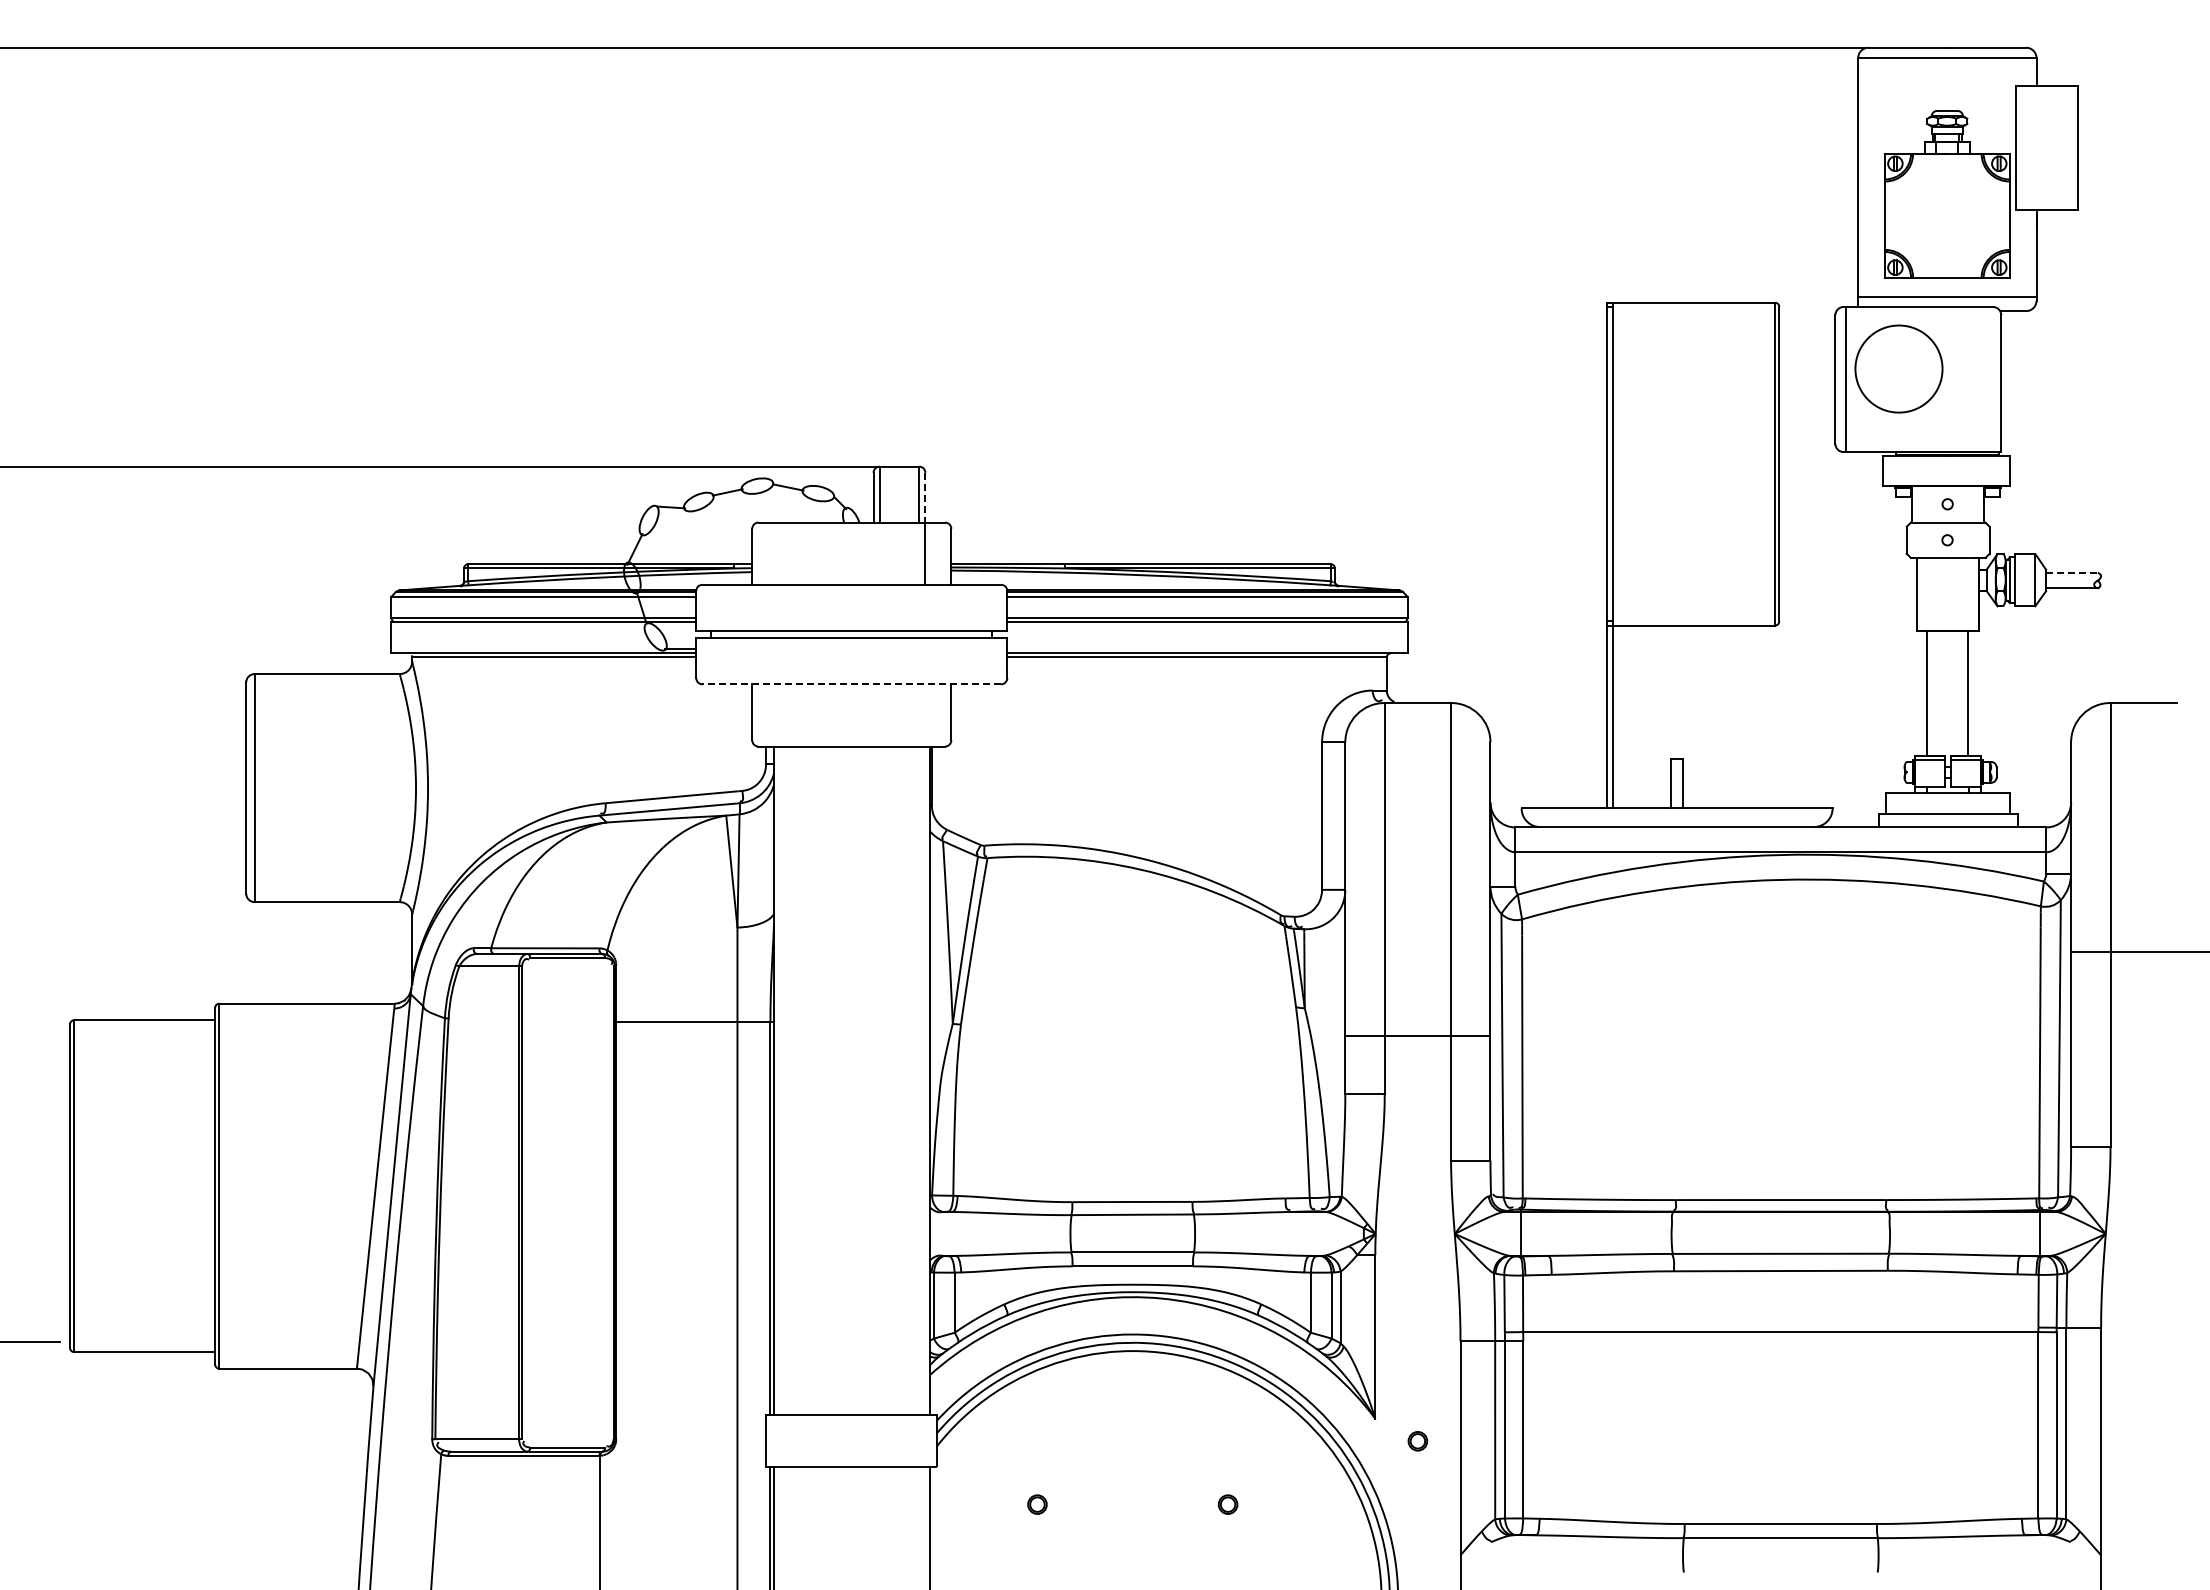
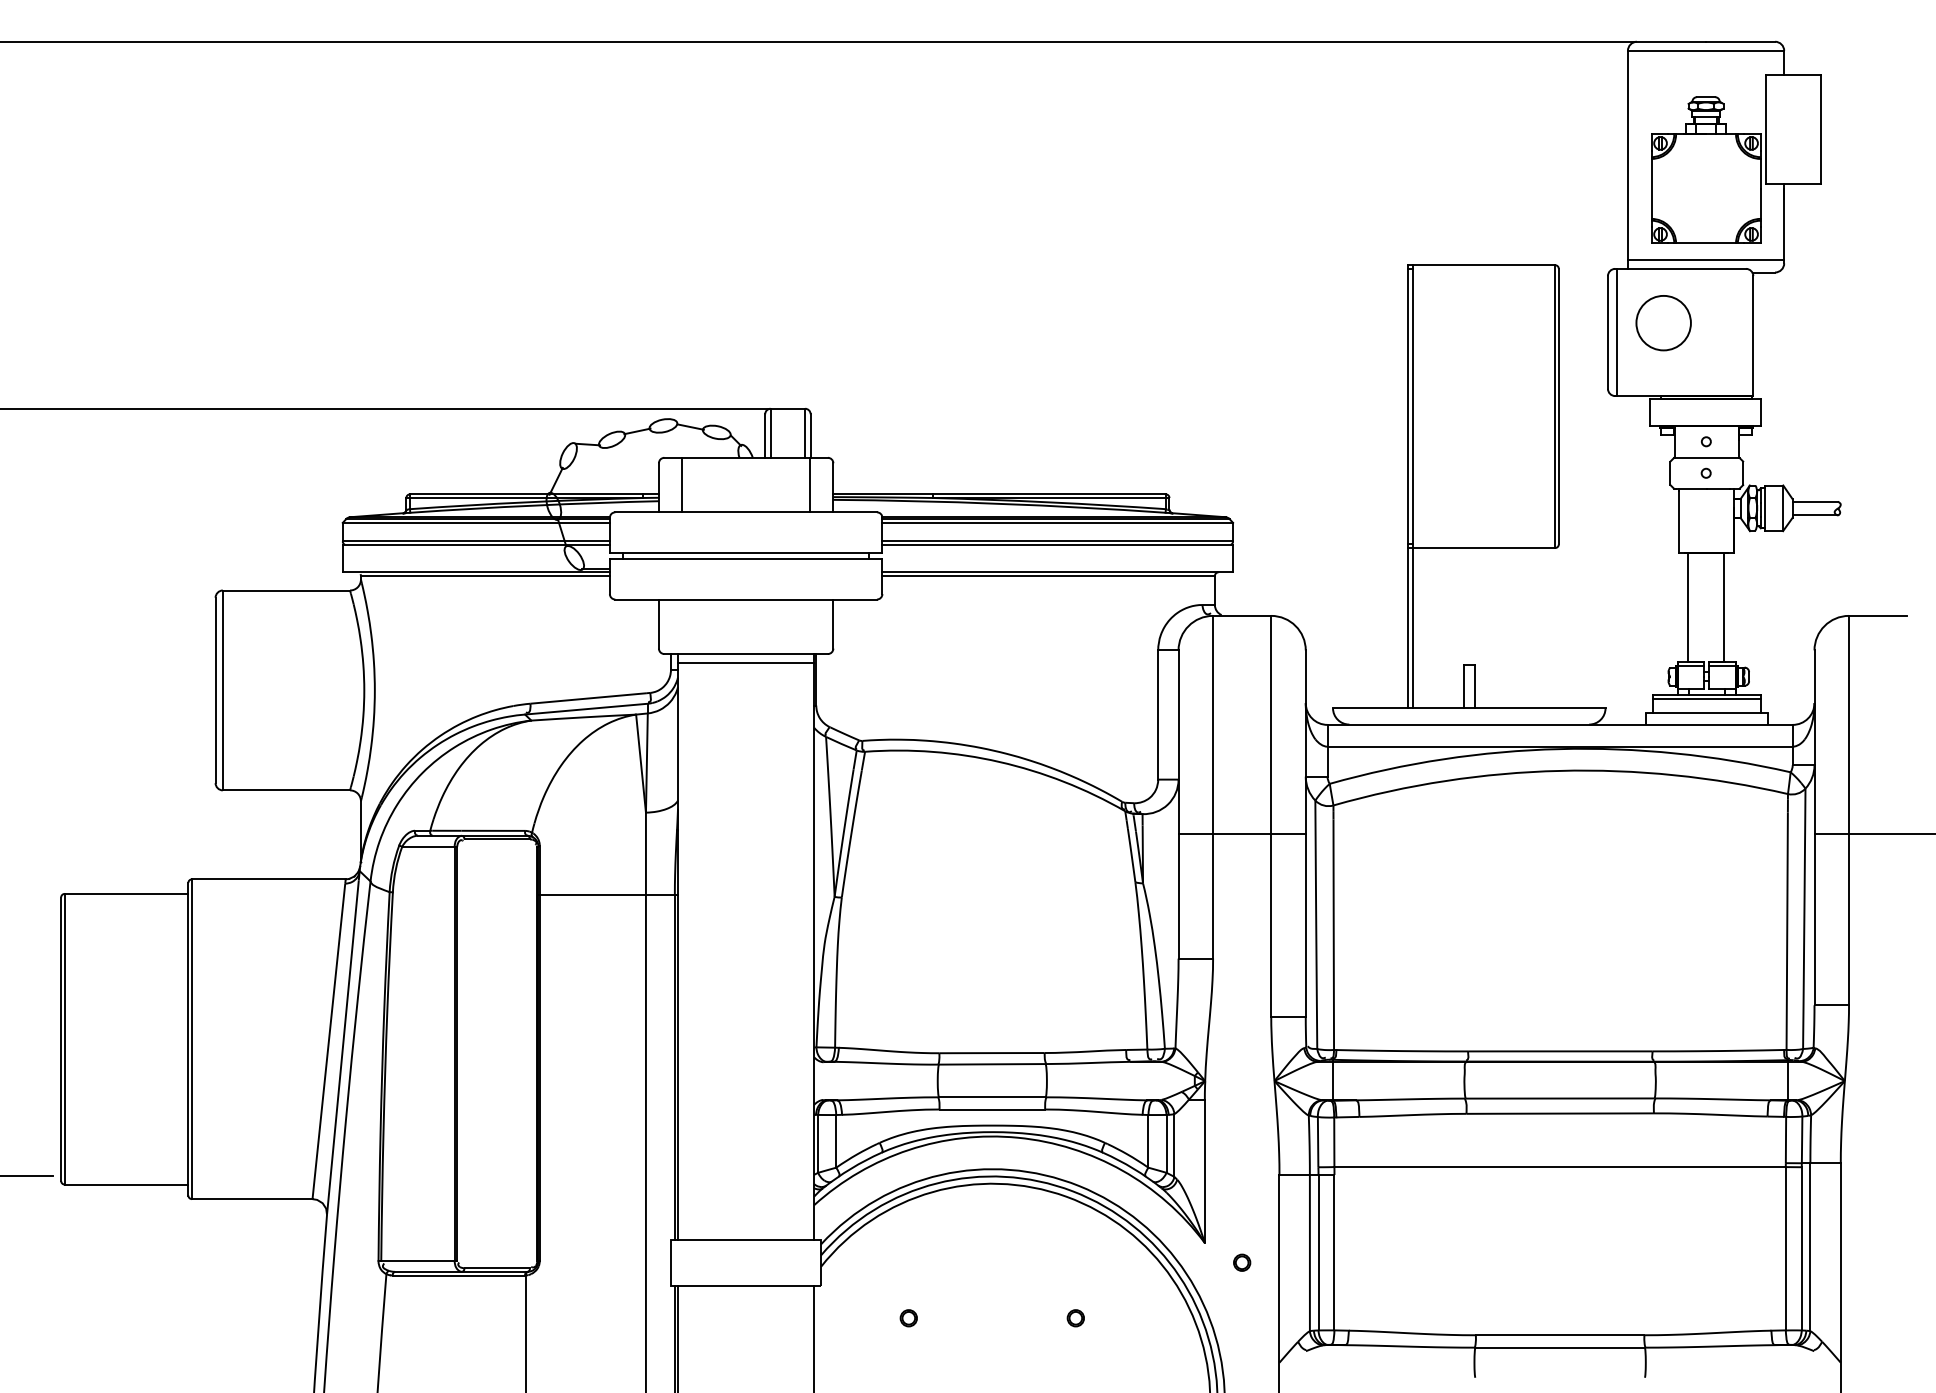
circle: (1898, 368) -> (1663, 322), size x0.71
line: (925, 497) -> (810, 435), dashed -> solid
line: (778, 553) -> (681, 484), added
line: (2072, 572) -> (1815, 501), dashed -> solid
line: (851, 684) -> (745, 599), dashed -> solid
line: (851, 756) -> (745, 662), added
line: (1947, 797) -> (1706, 698), added
line: (1417, 1035) -> (1241, 833), moved

